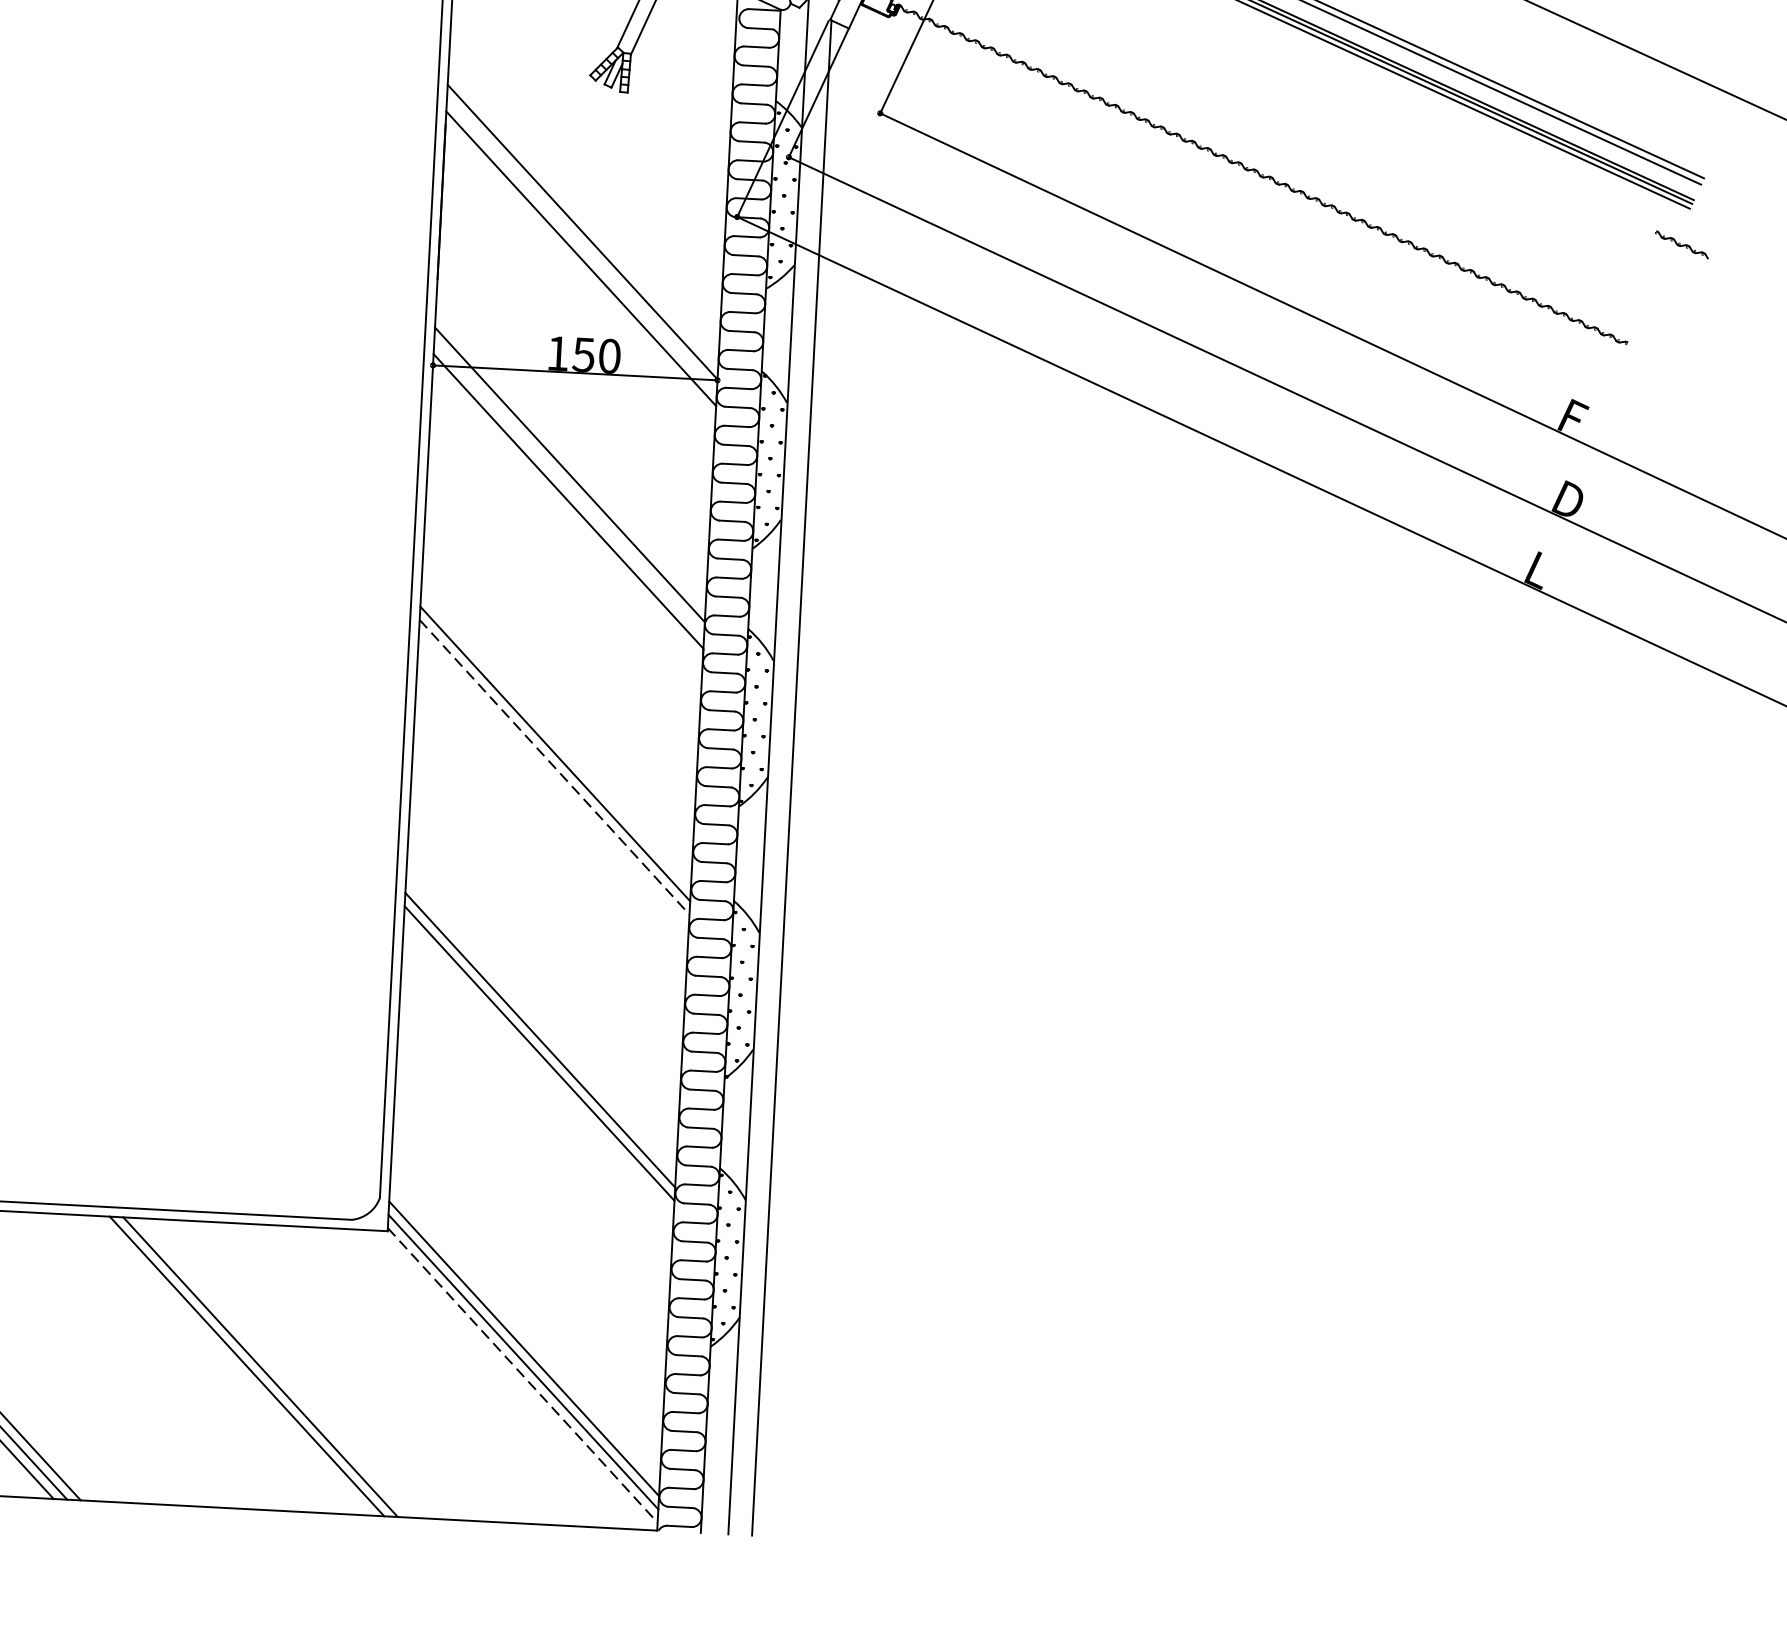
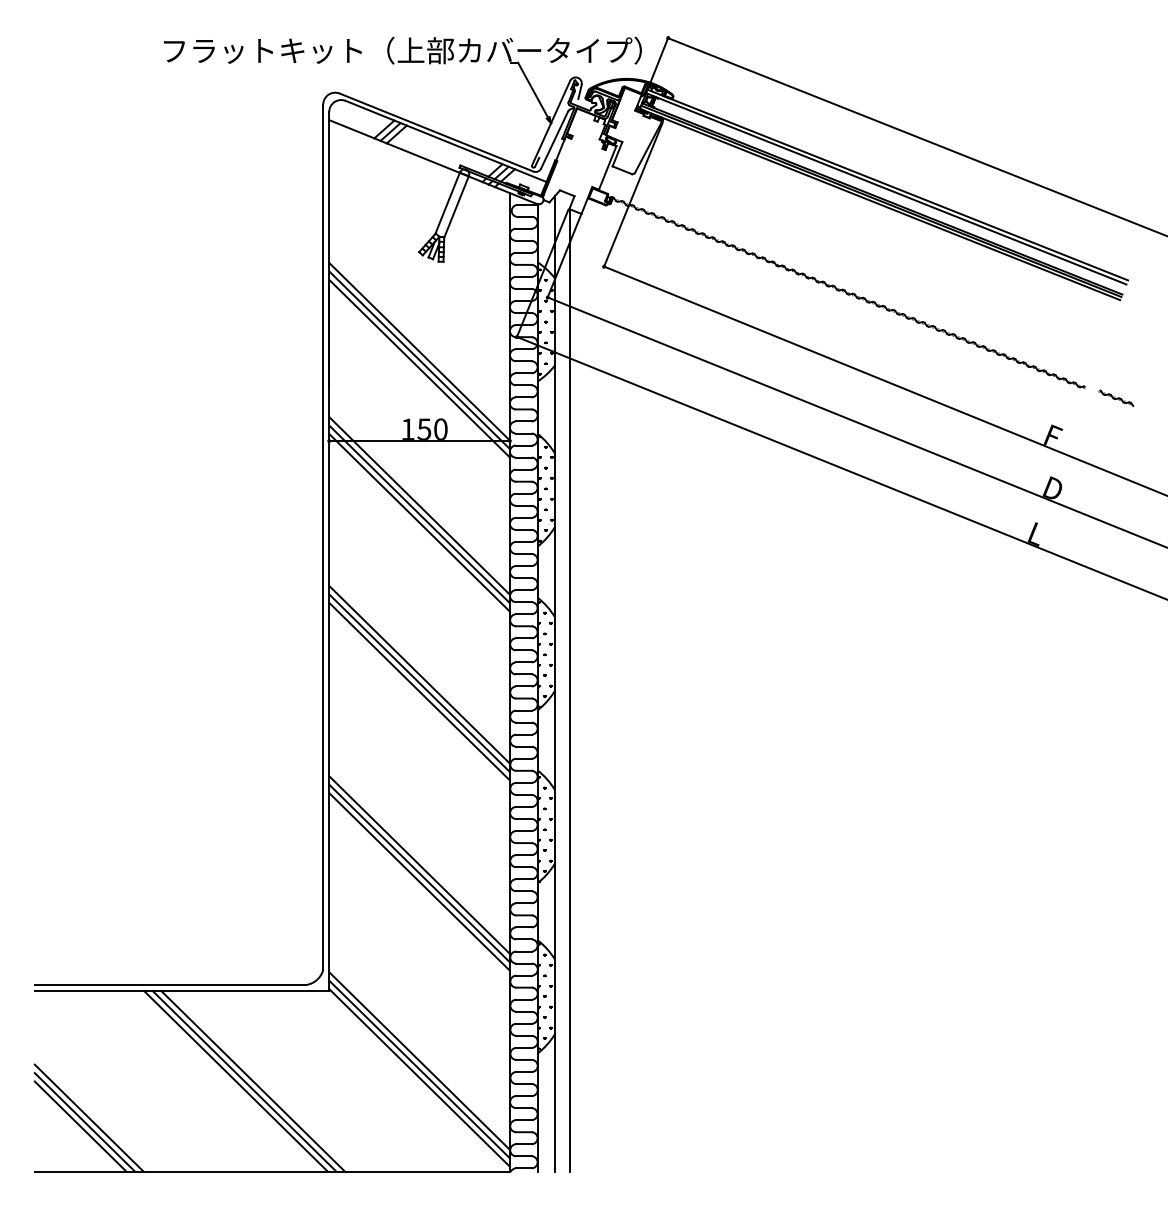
part: (1682, 243) -> (1116, 397), moved
line: (581, 245) -> (419, 360), added
line: (569, 488) -> (419, 514), added
line: (555, 740) -> (419, 674), added
line: (554, 767) -> (419, 691), dashed -> solid
line: (538, 1066) -> (419, 881), added
line: (232, 1365) -> (235, 1081), added
line: (522, 1374) -> (419, 1077), dashed -> solid

